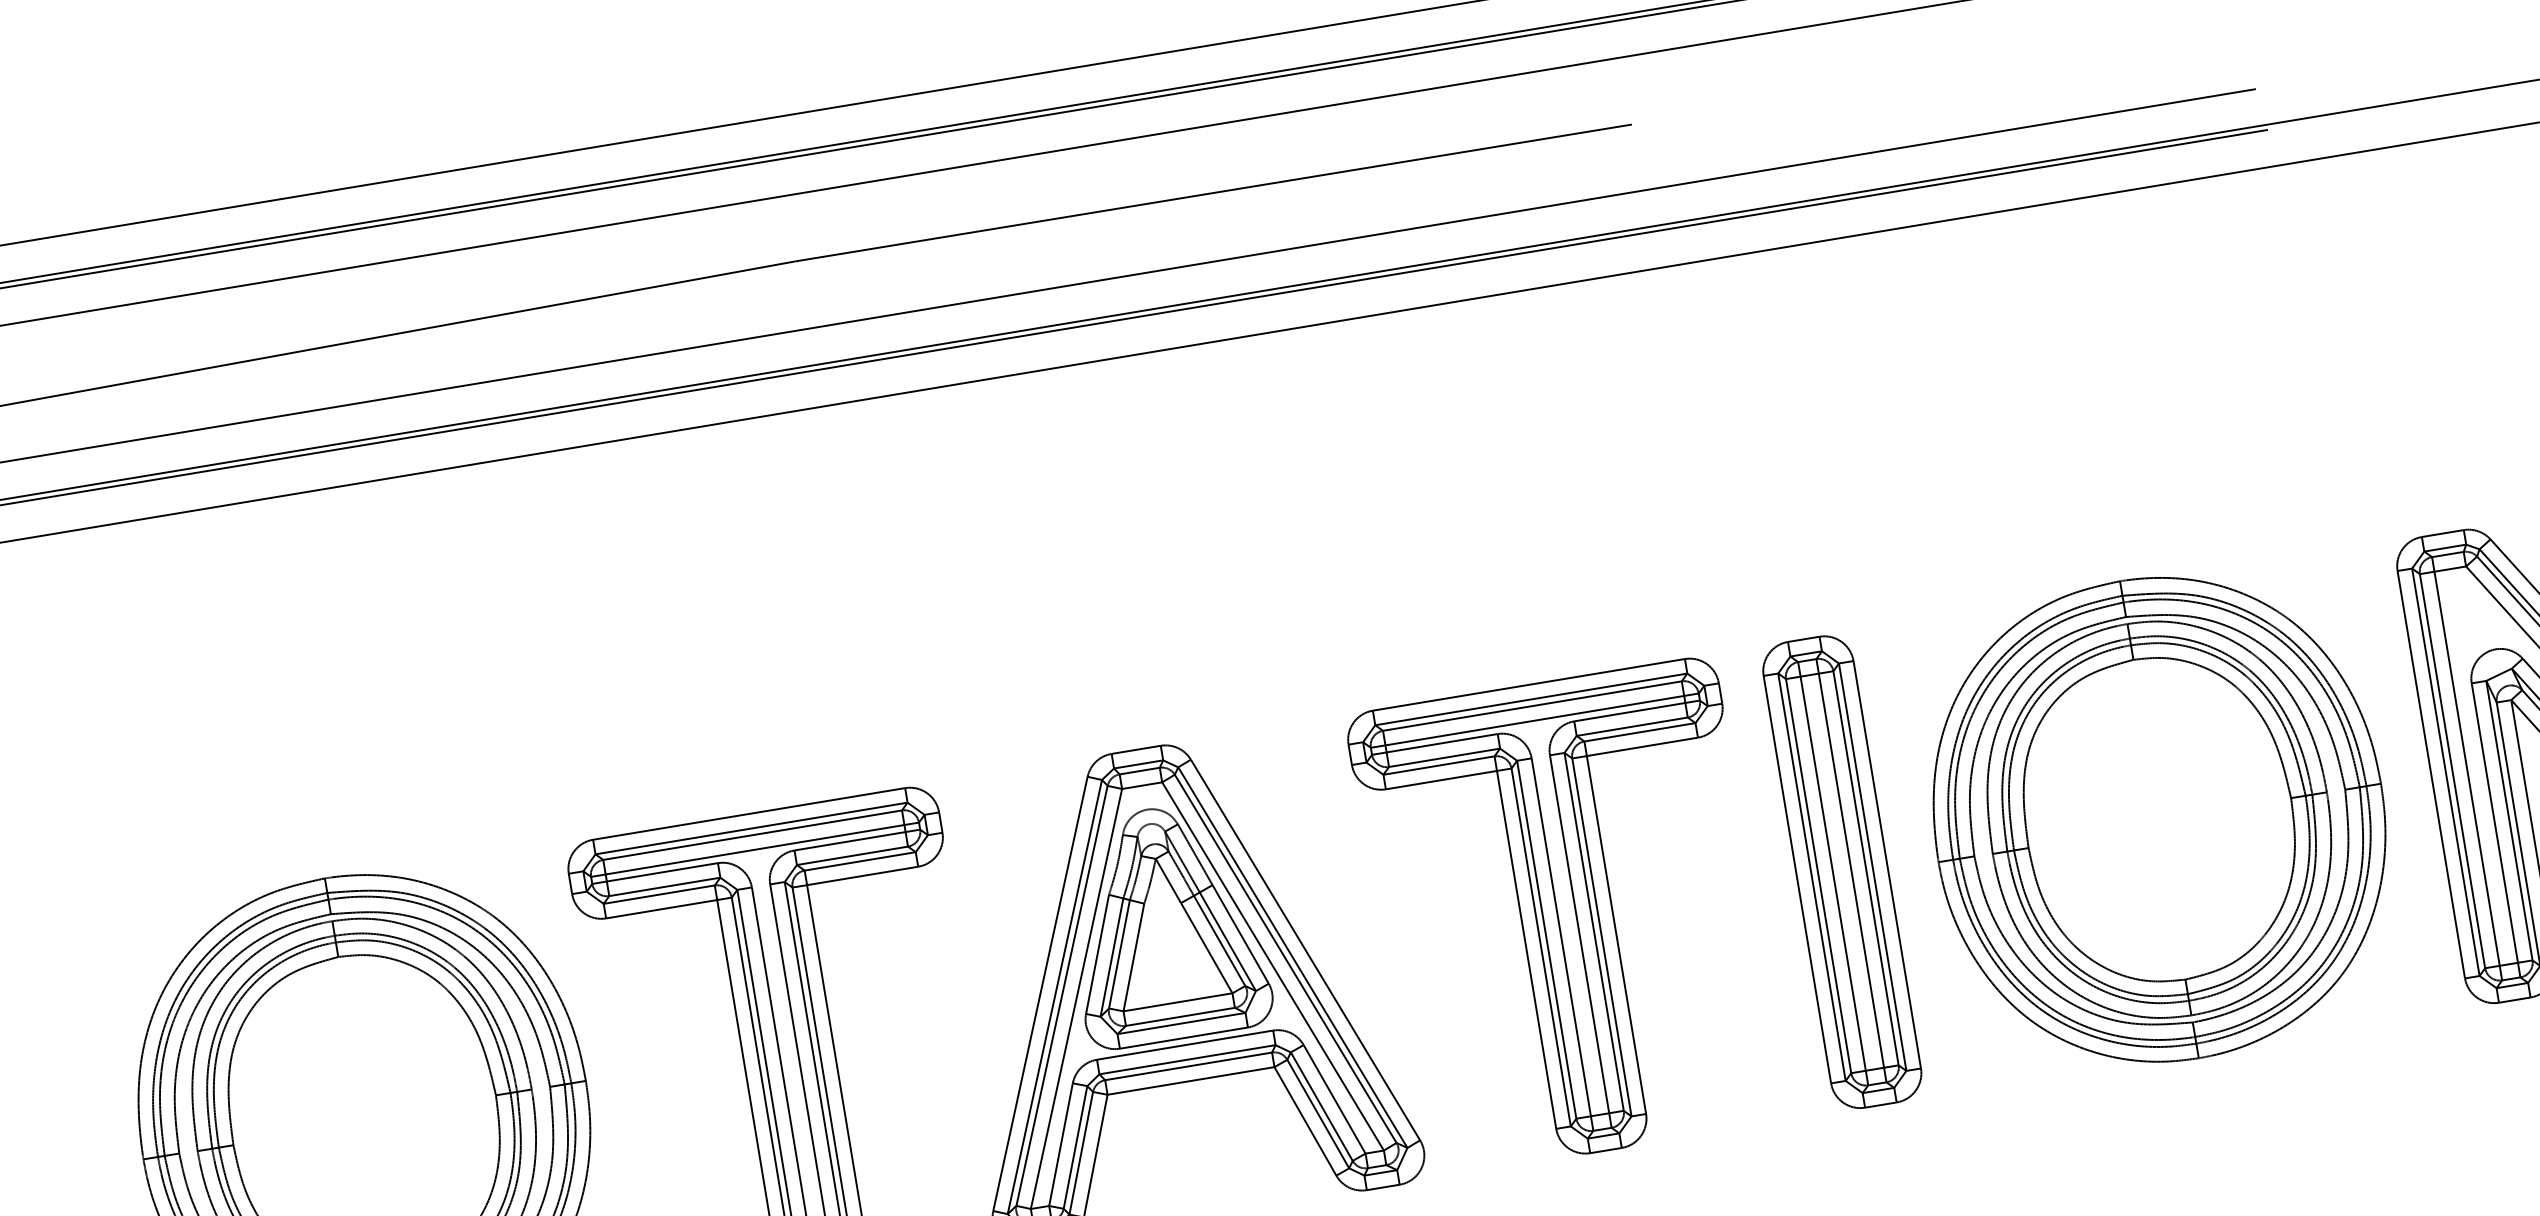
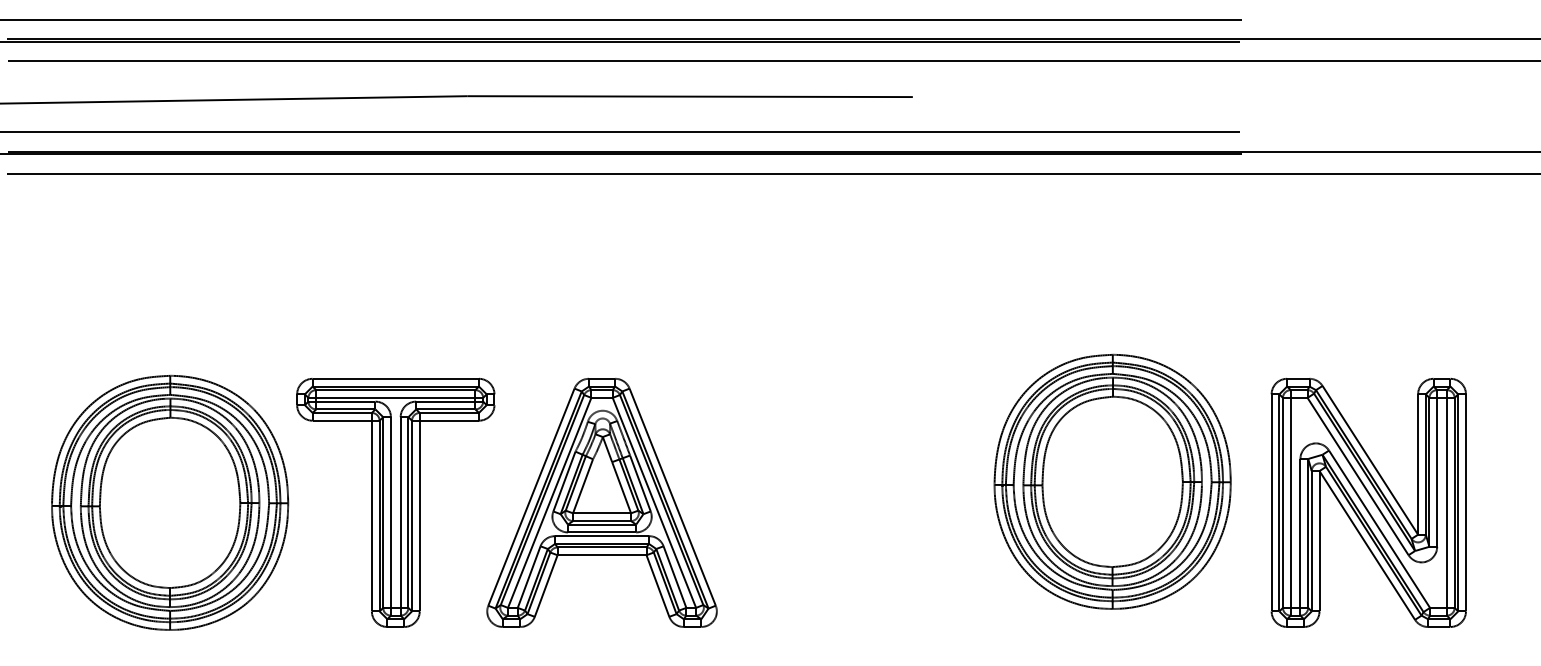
part: (2158, 819) -> (1112, 481), moved
part: (1841, 871) -> (957, 502), removed
part: (1565, 917) -> (810, 502), removed

